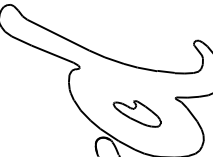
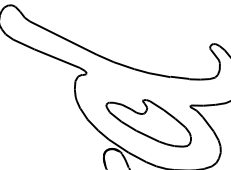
part: (136, 113) -> (147, 122), size x1.67

